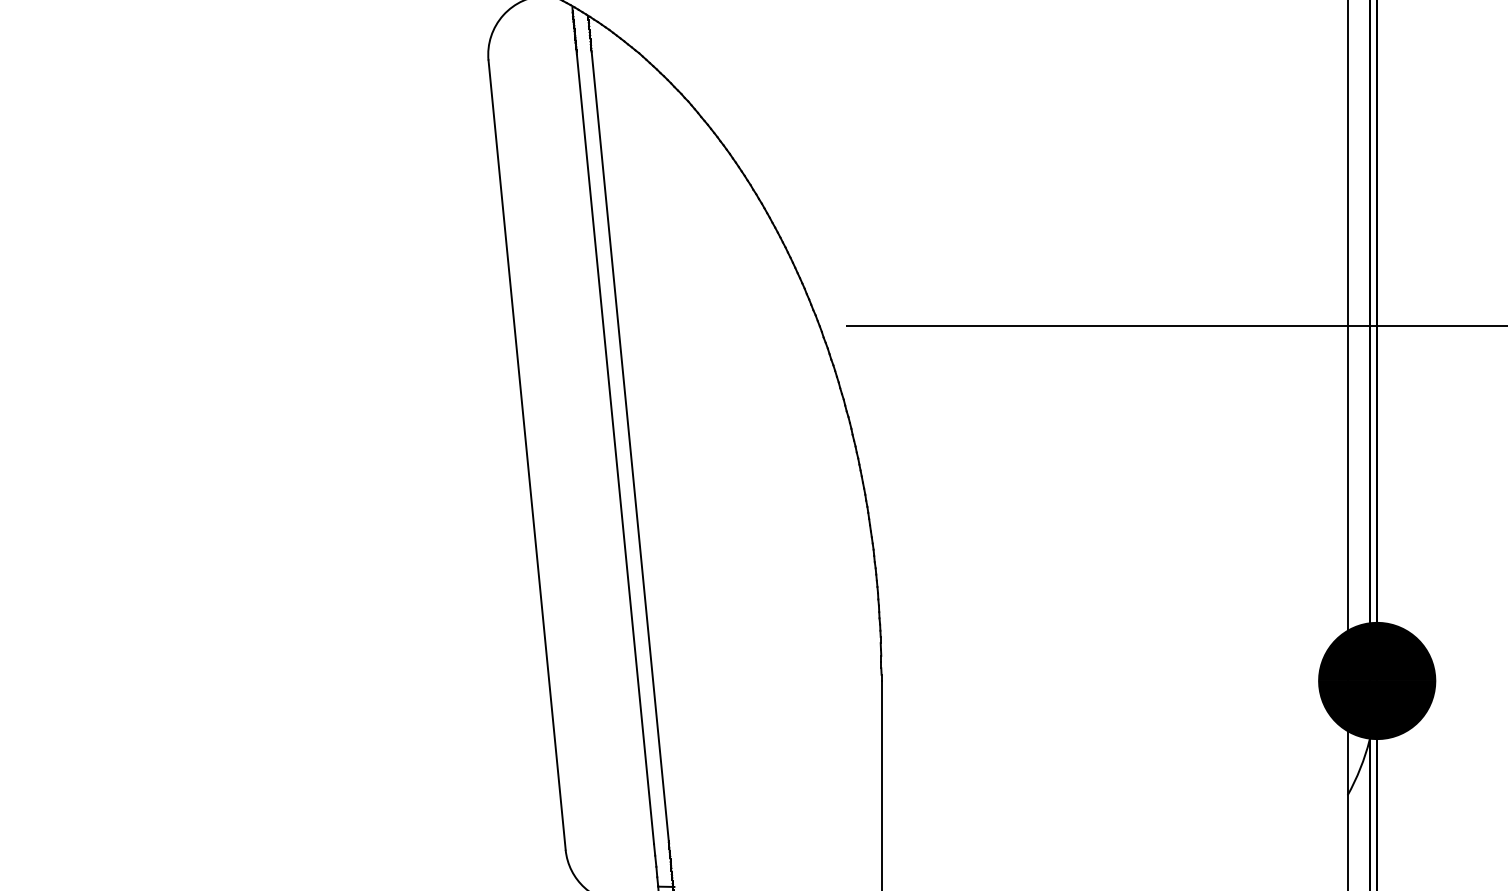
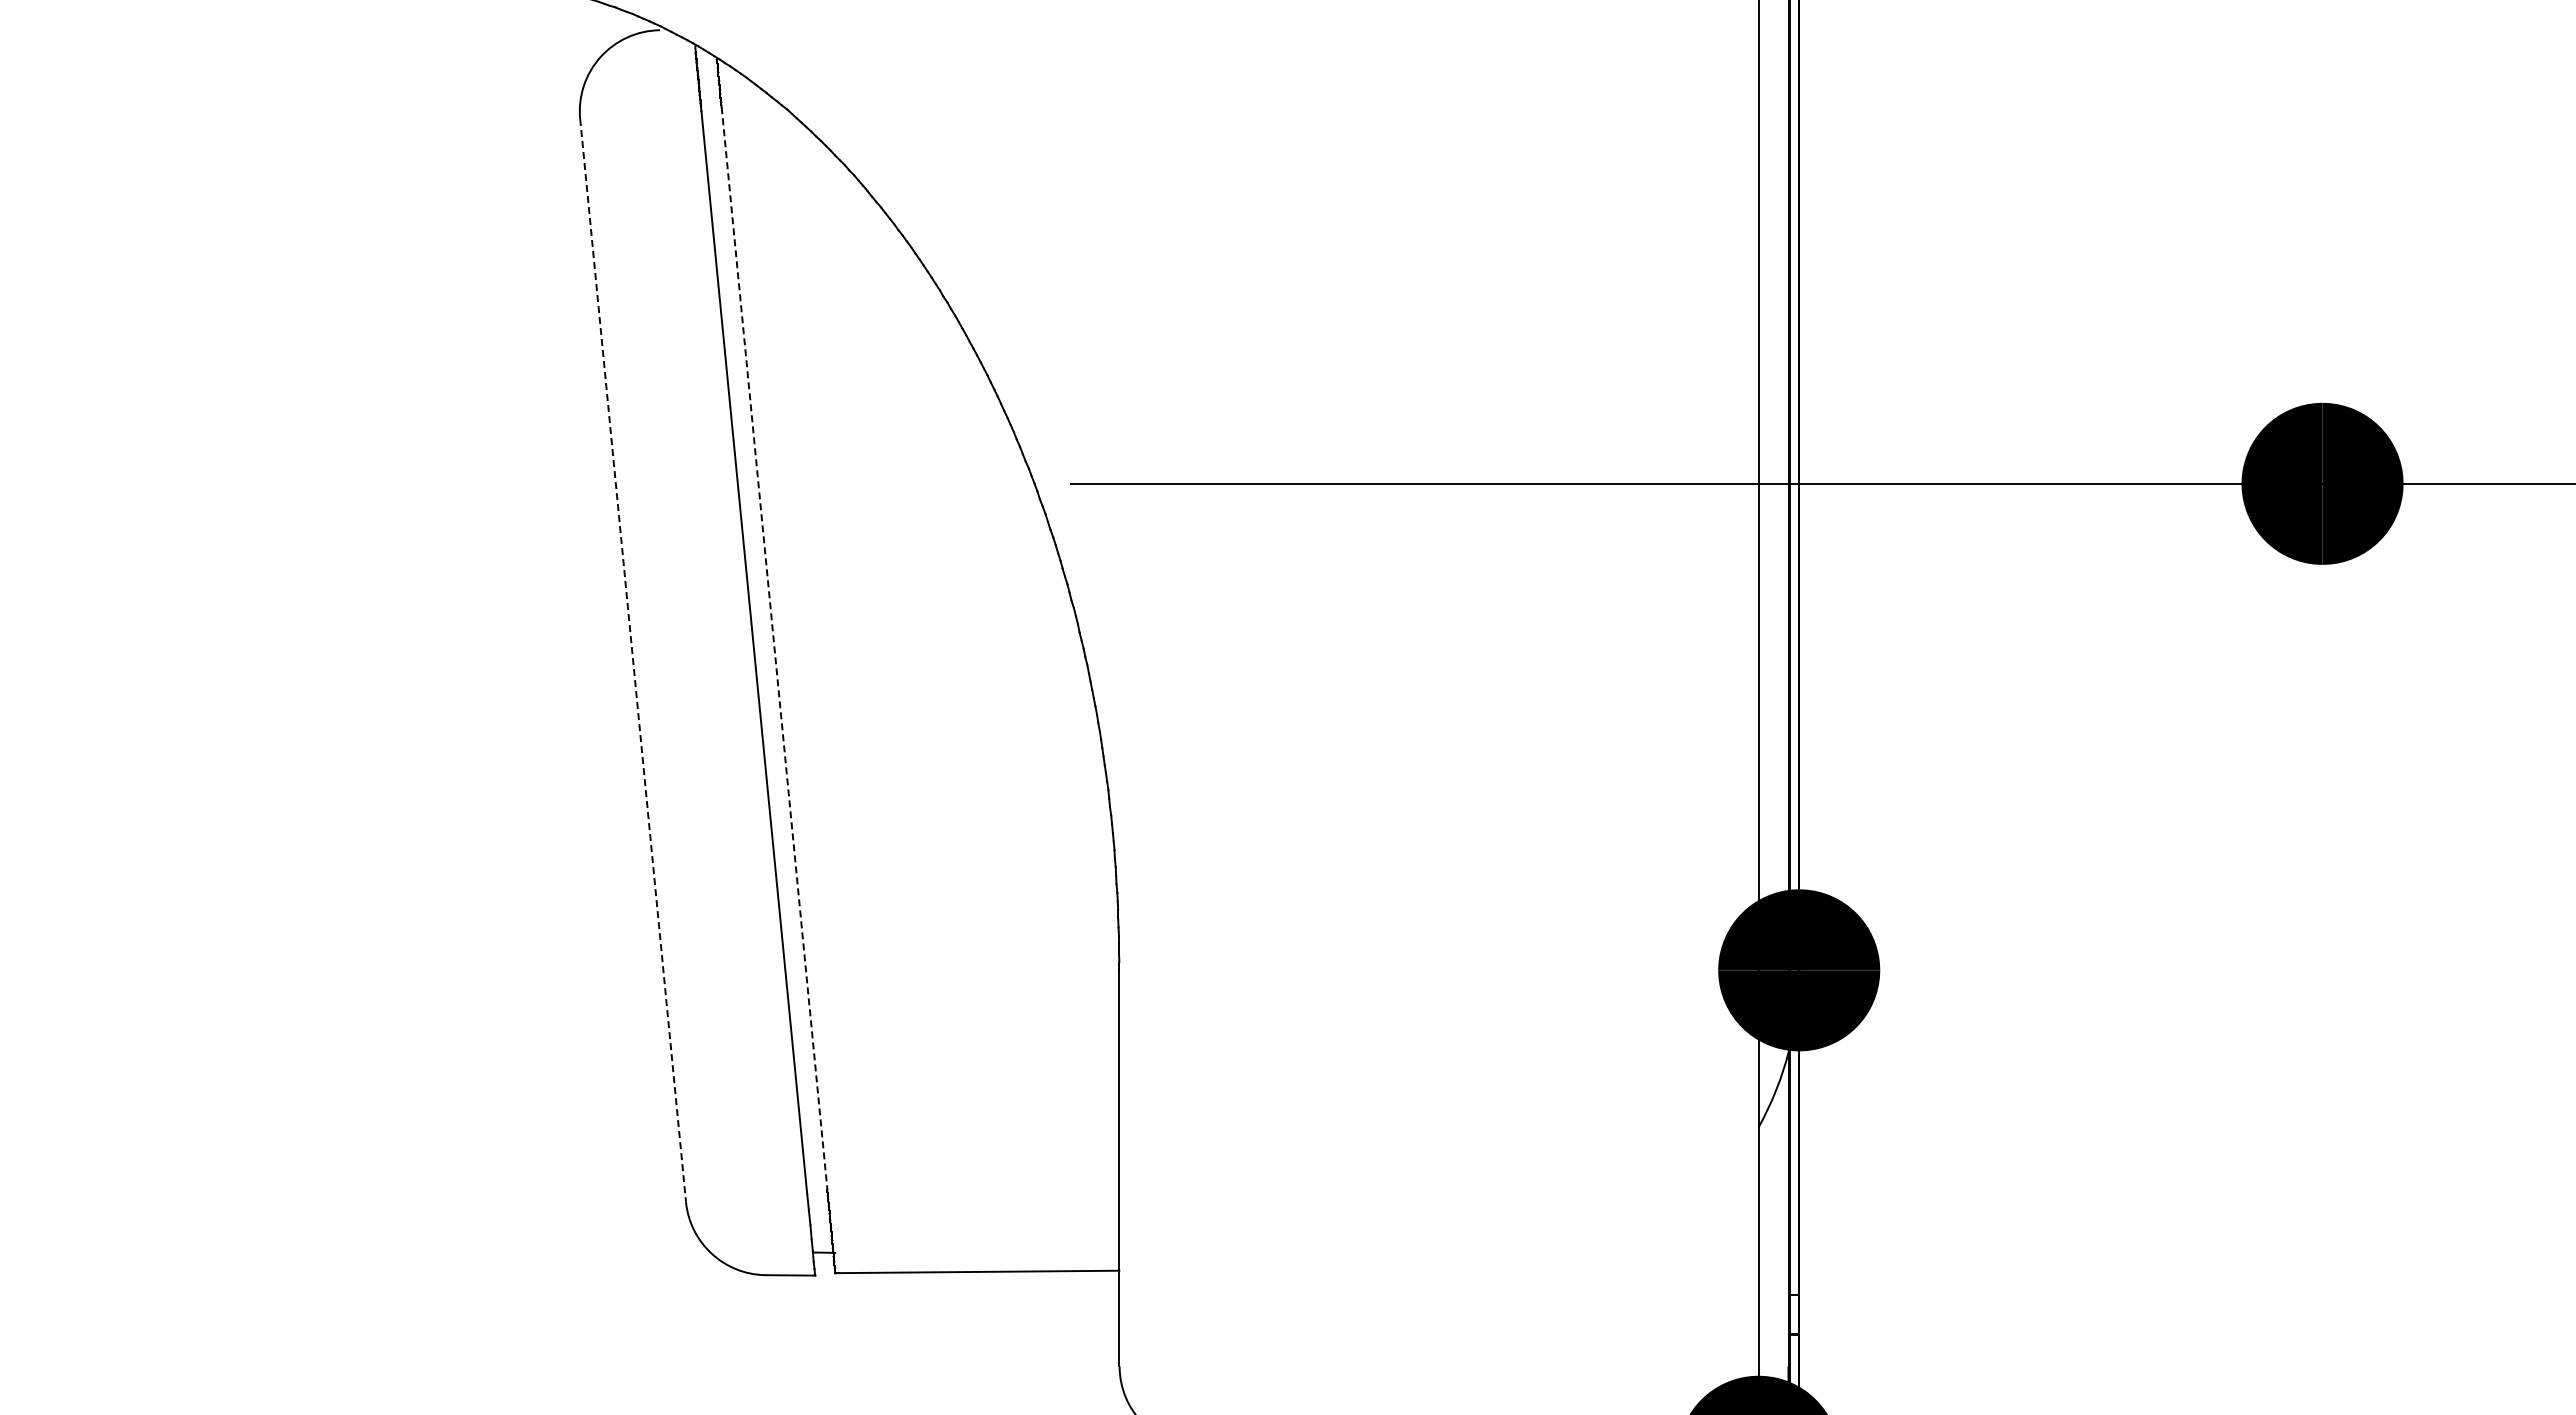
line: (630, 447) -> (774, 649), solid -> dashed
line: (527, 455) -> (633, 660), solid -> dashed

